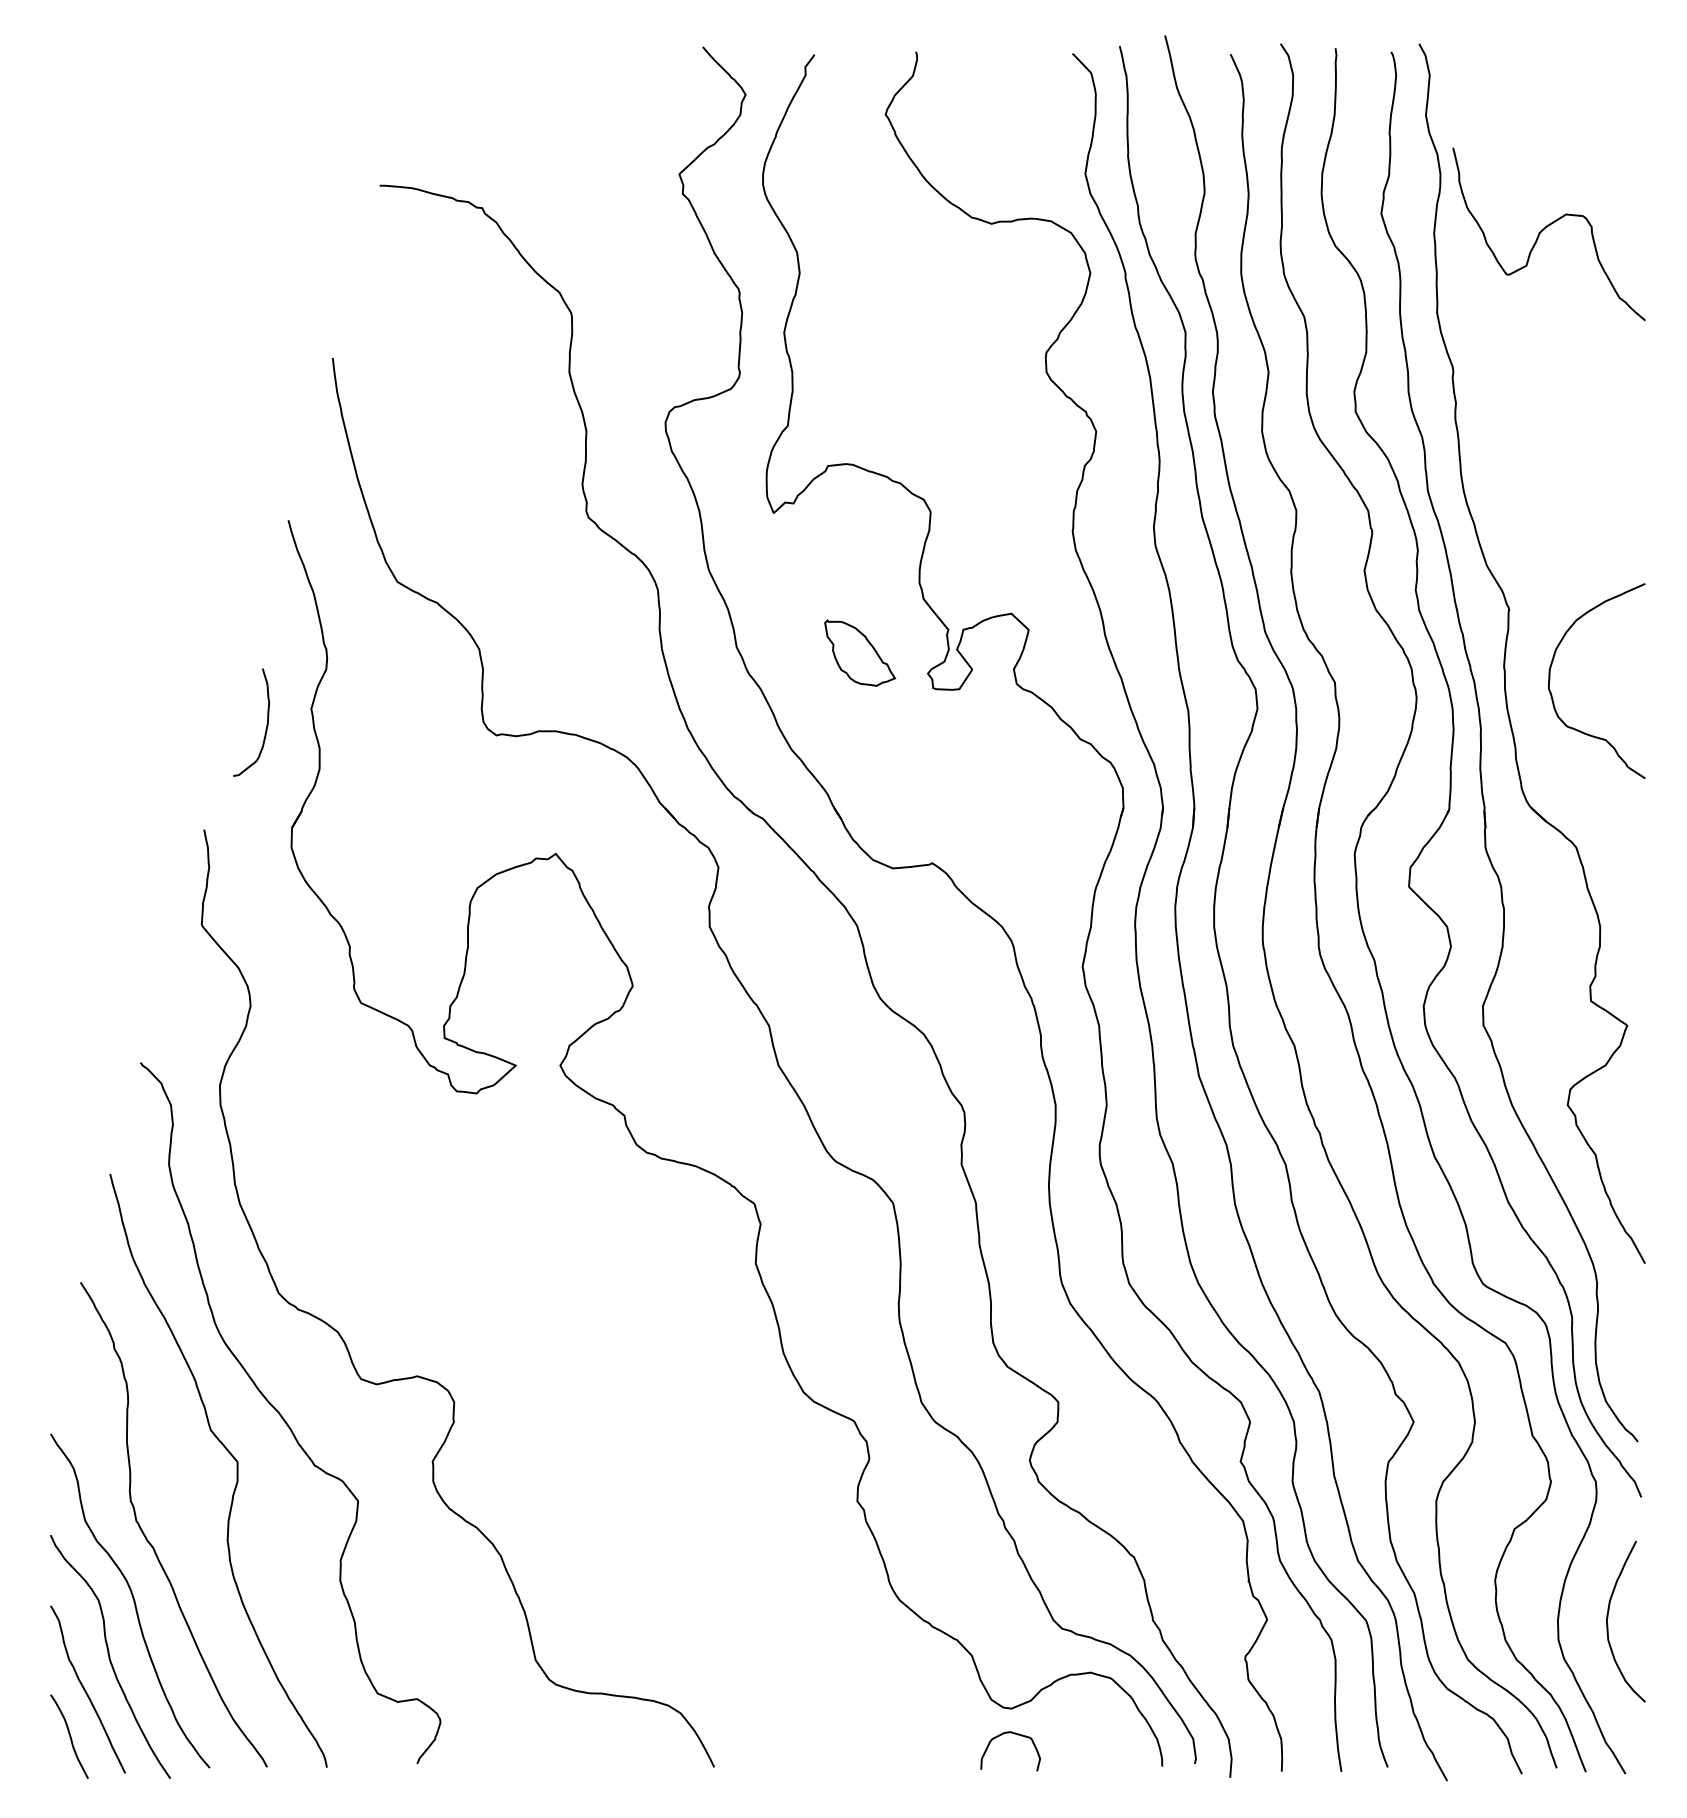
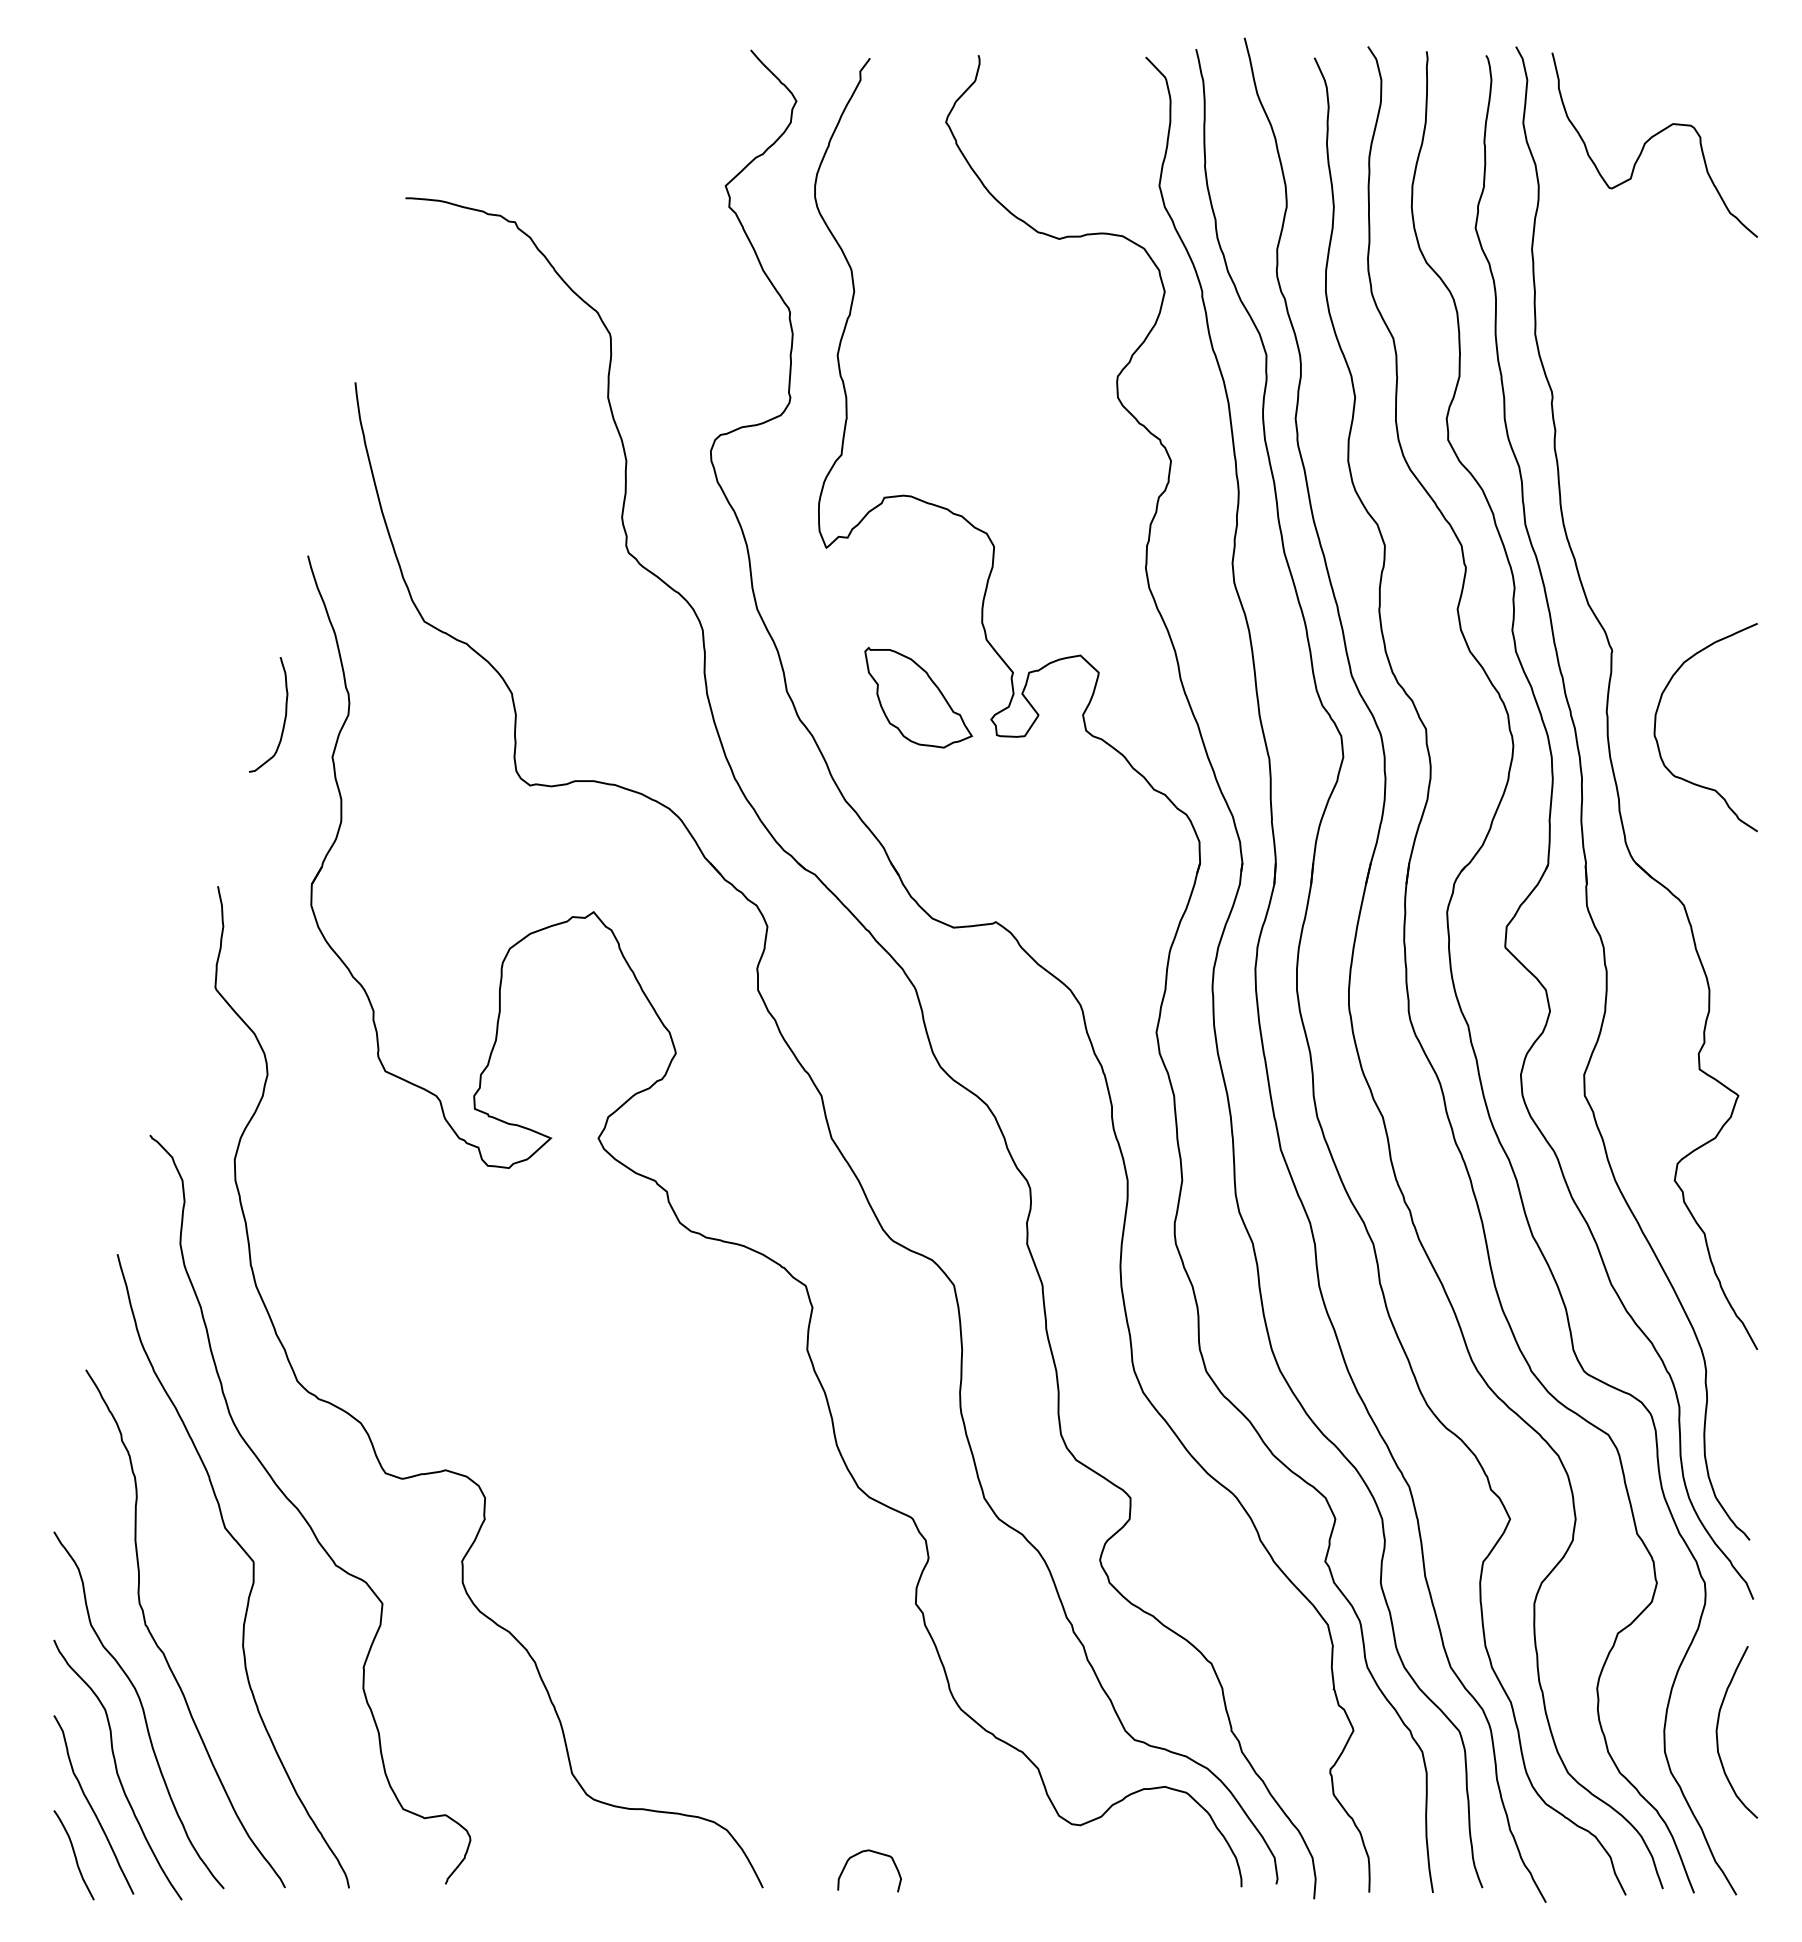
curve: (1545, 228) -> (1650, 139), moved
part: (859, 653) -> (918, 697), size x1.43
curve: (266, 724) -> (284, 716), moved
curve: (1016, 1735) -> (875, 1853), moved

